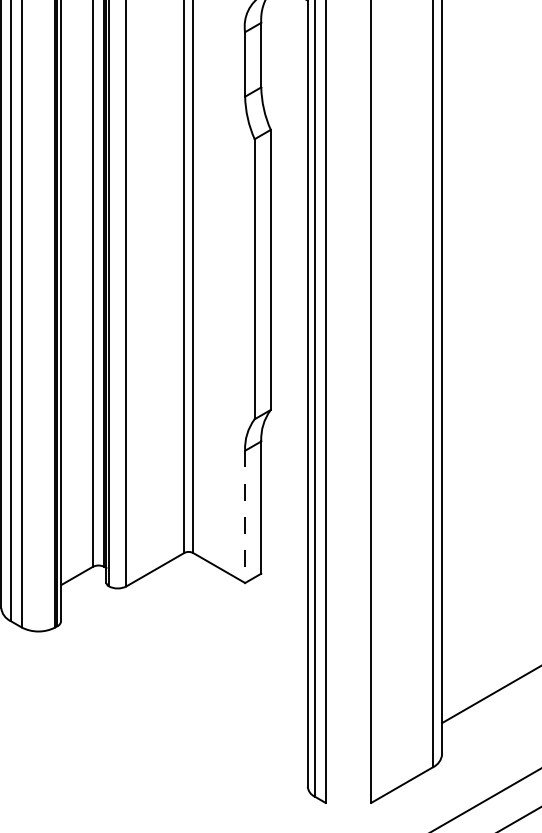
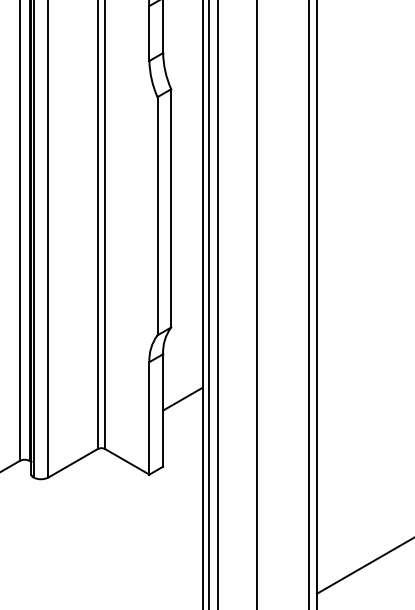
line: (284, 493) -> (182, 398), added
line: (245, 517) -> (149, 418), dashed -> solid

